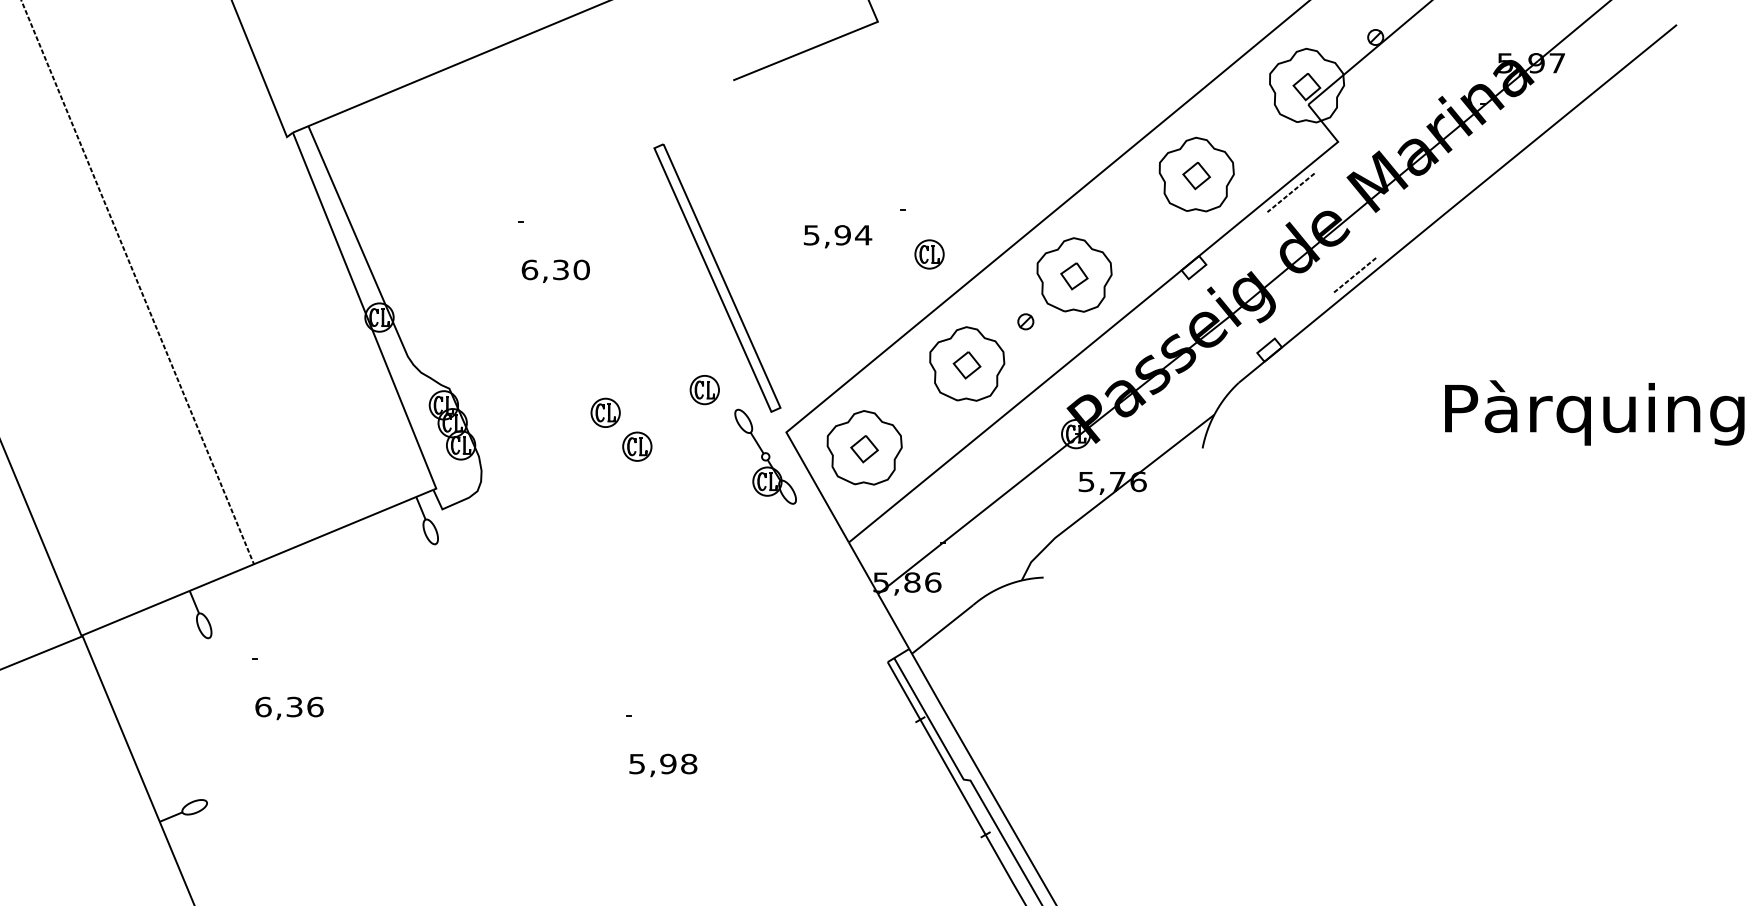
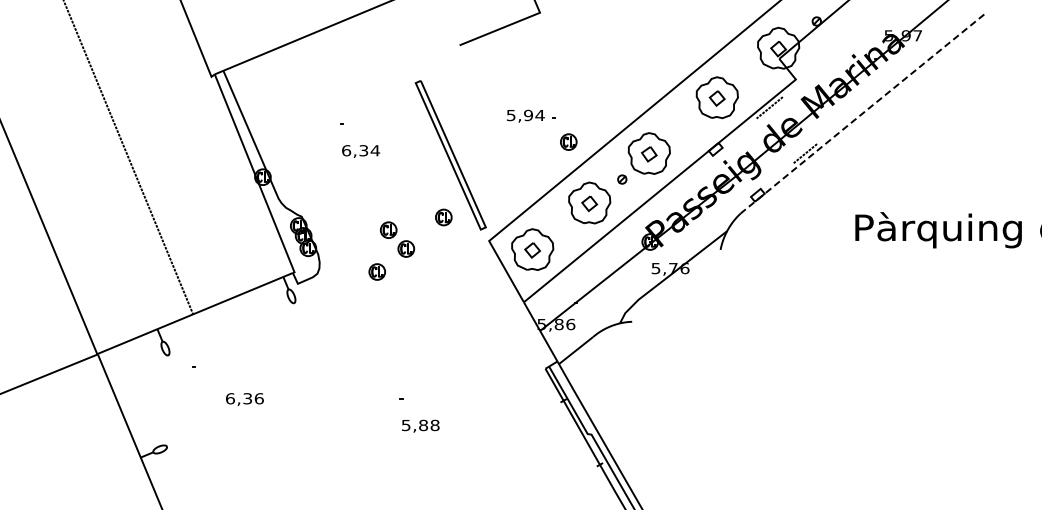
line: (1456, 204) -> (861, 114), solid -> dashed
text: (837, 235) -> (525, 115), moved
text: (581, 269) -> (375, 150), 6,30 -> 6,34
part: (765, 456) -> (477, 254), removed
part: (583, 487) -> (376, 271), added
text: (288, 708) -> (244, 399), moved
text: (668, 764) -> (423, 425), 5,98 -> 5,88

